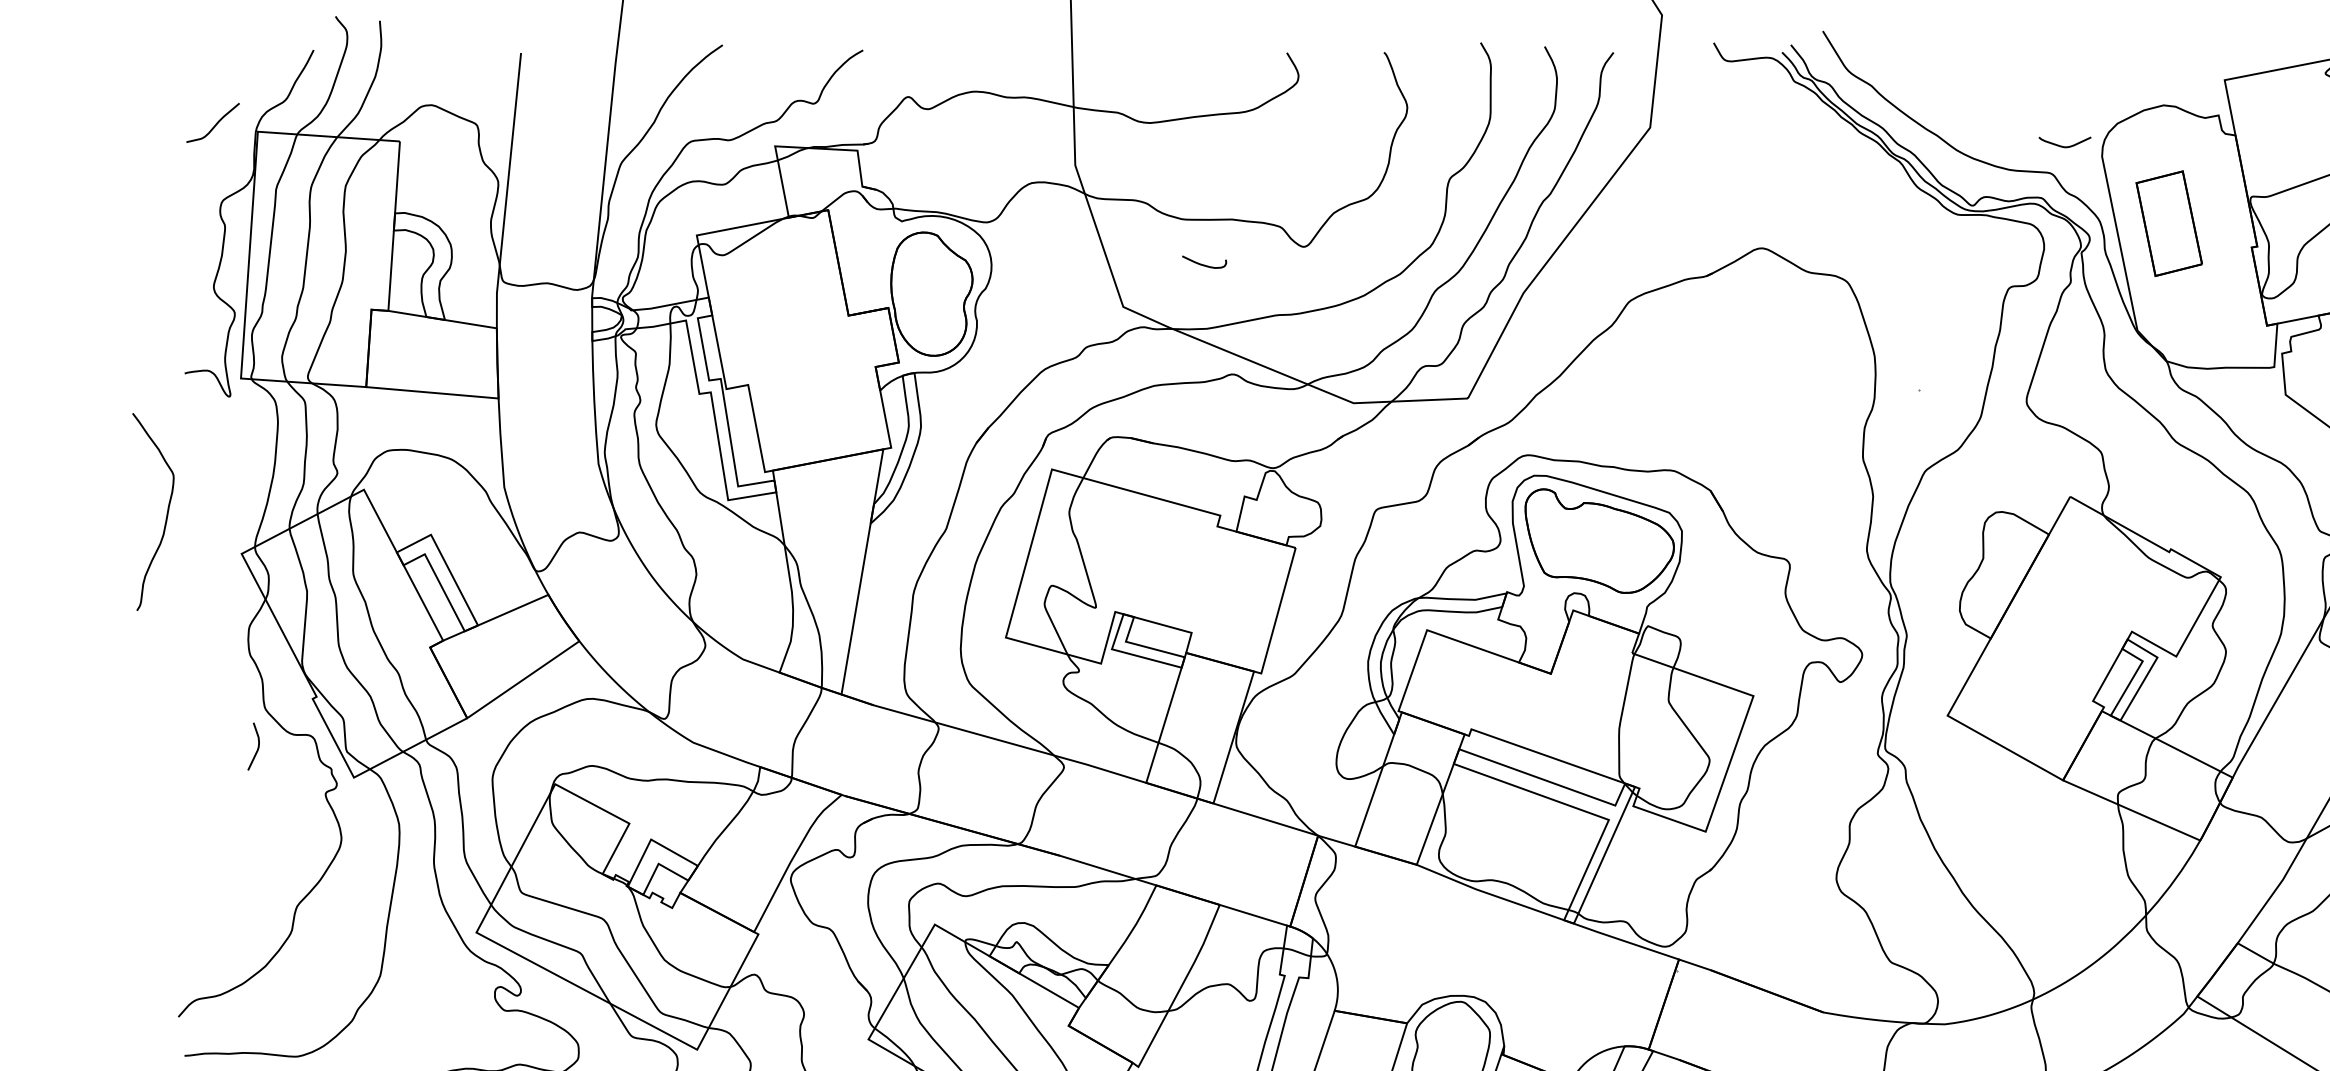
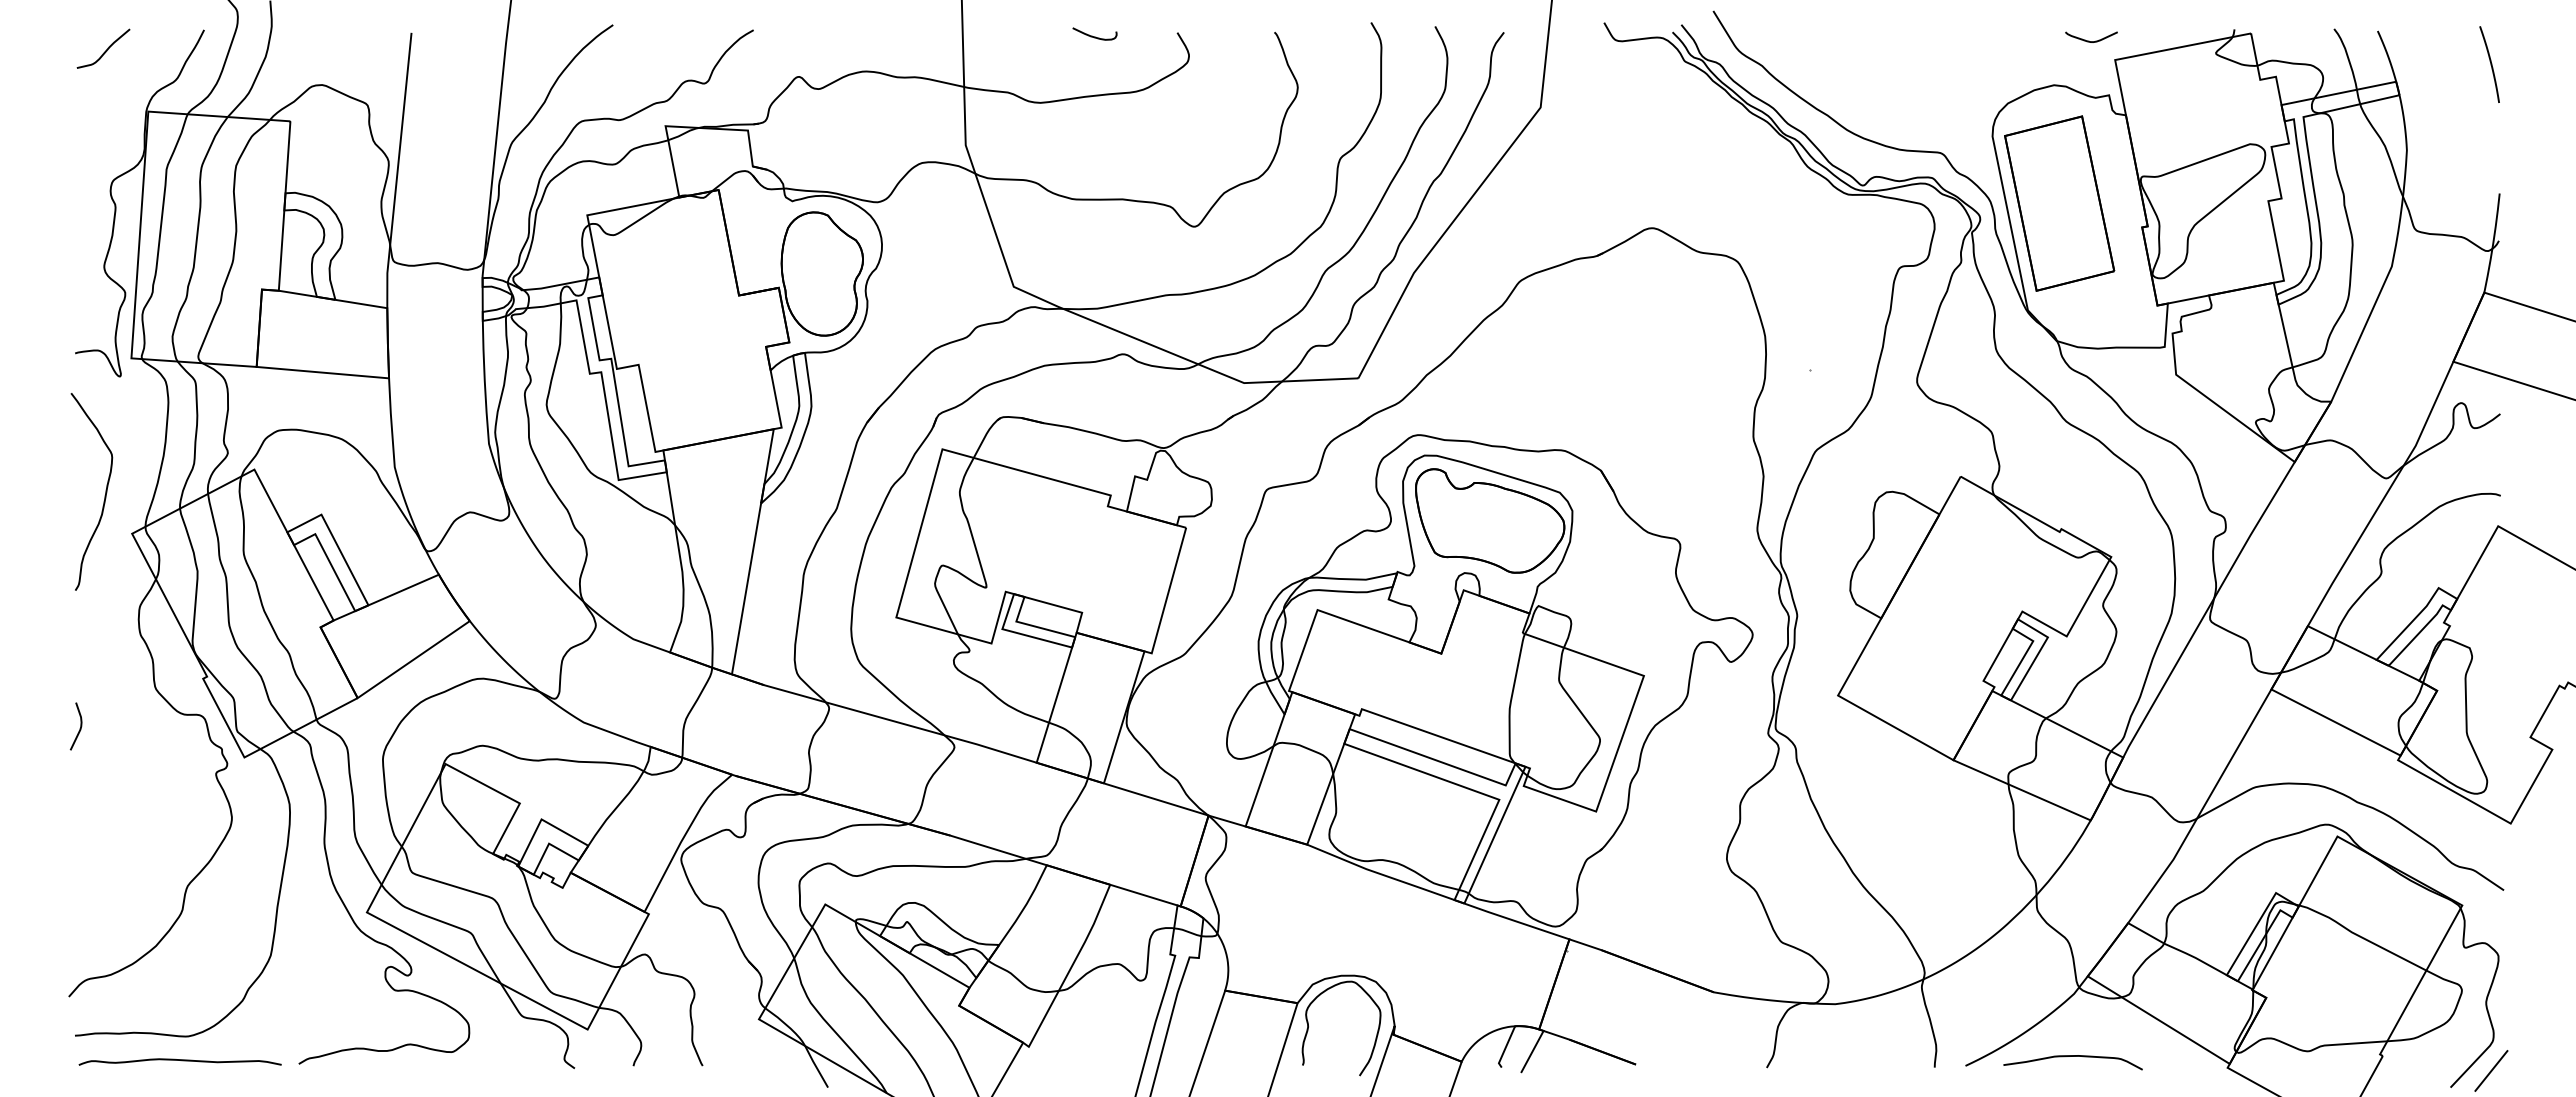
curve: (215, 124) -> (105, 50), moved
curve: (2063, 145) -> (2089, 40), moved
part: (2169, 223) -> (2059, 203), size x1.67
curve: (1202, 263) -> (1092, 35), moved
curve: (166, 515) -> (104, 495), moved
curve: (257, 748) -> (79, 728), moved

